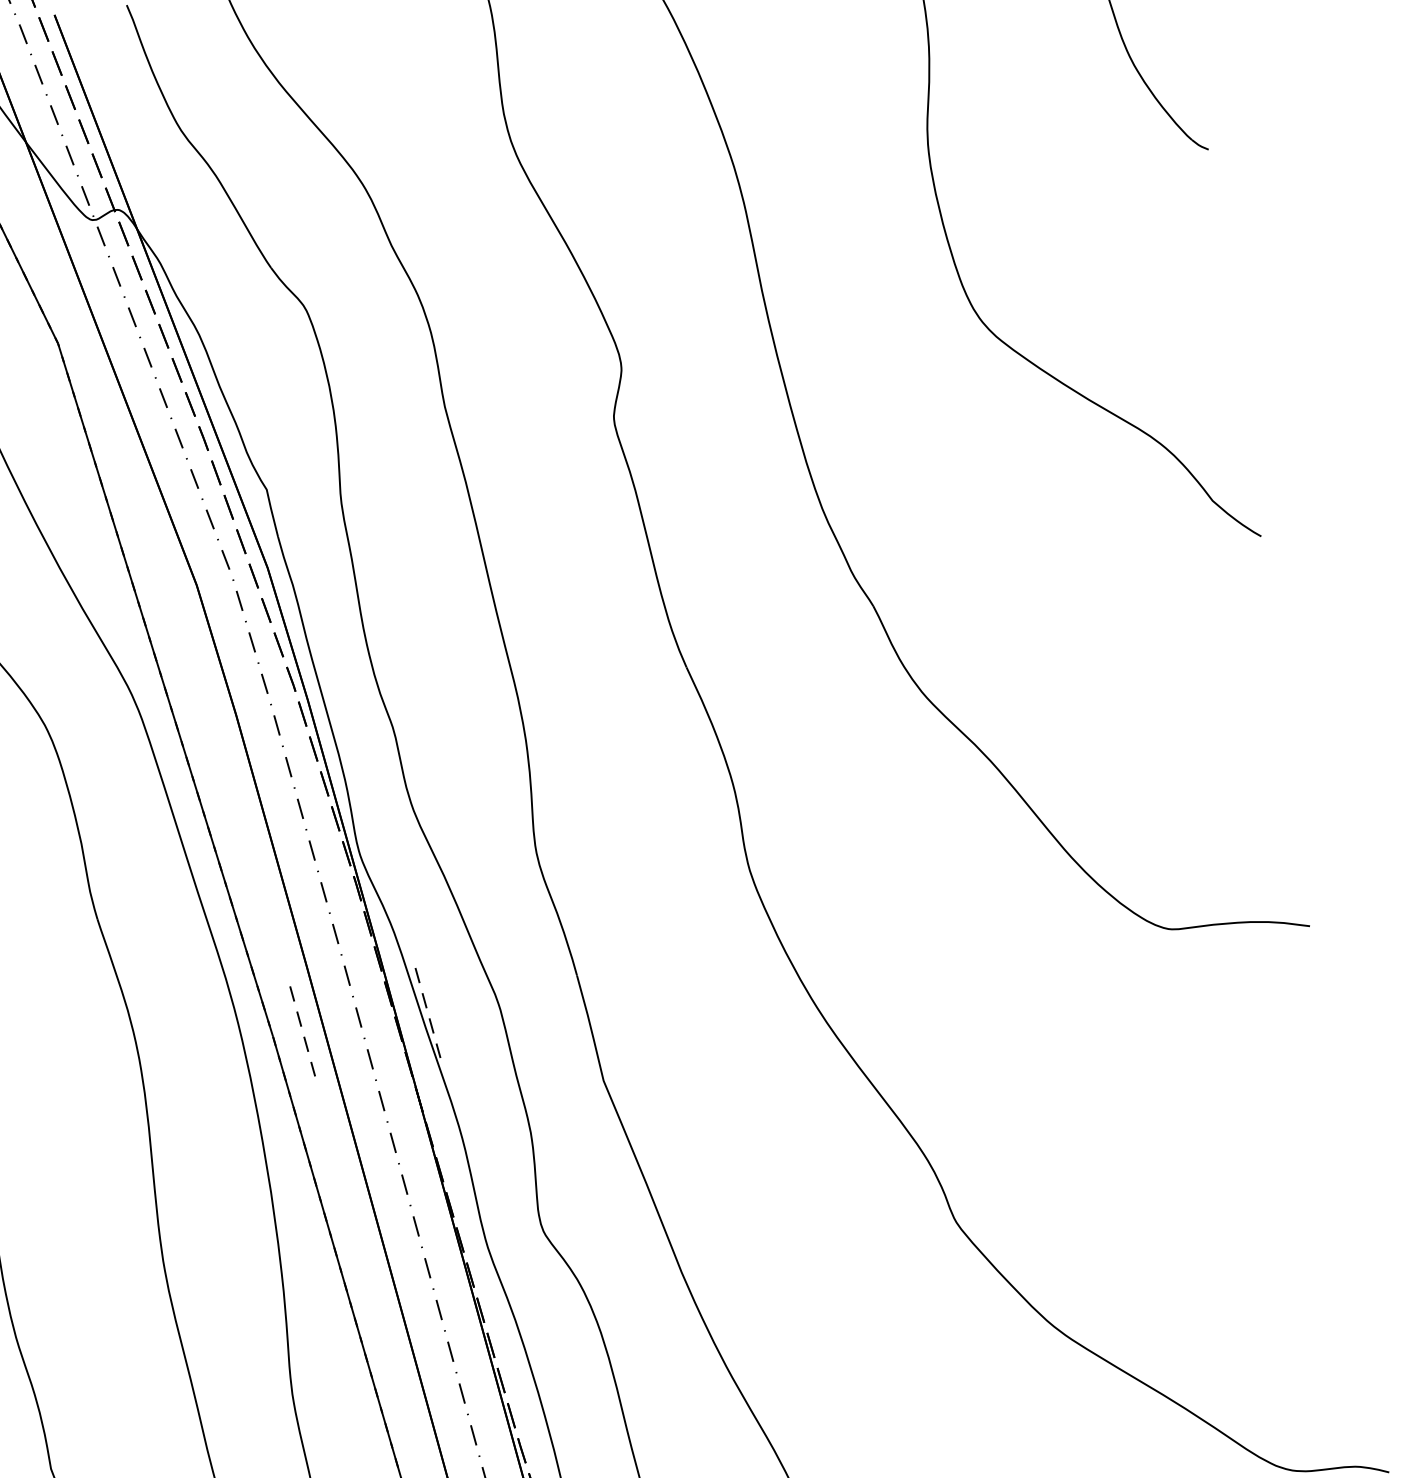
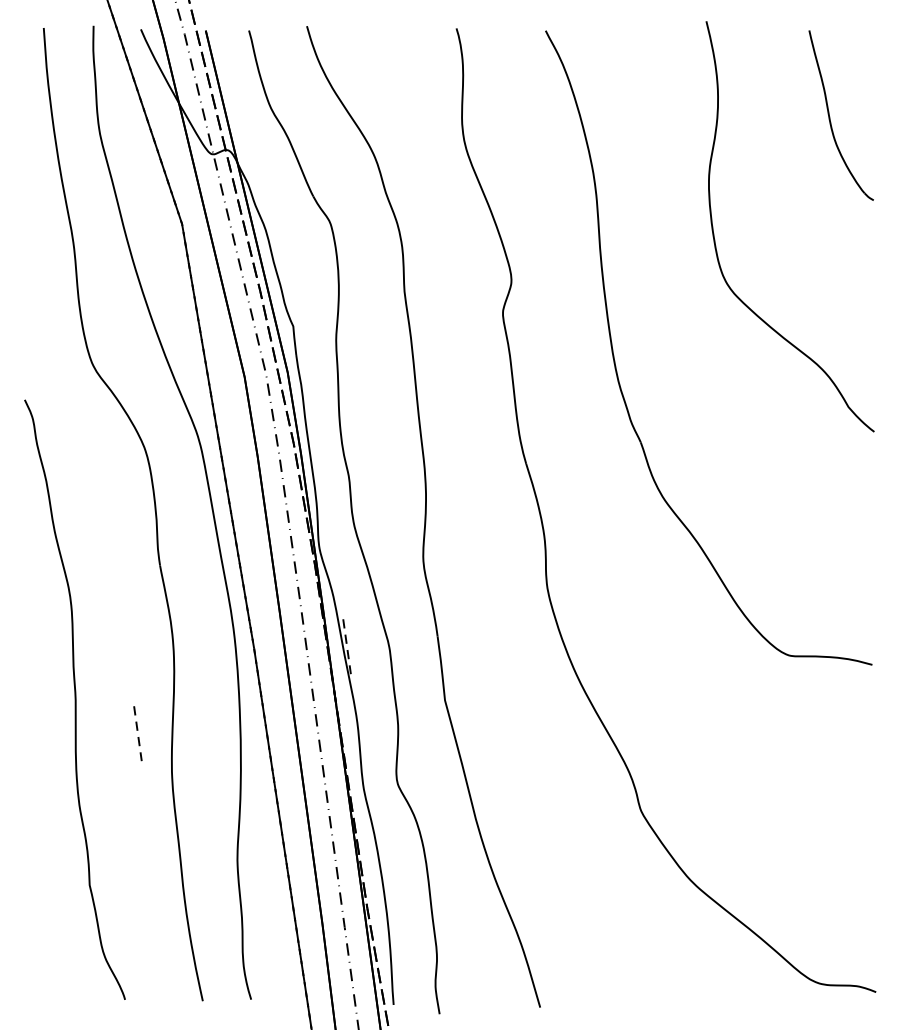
line: (301, 1026) -> (137, 730), moved

